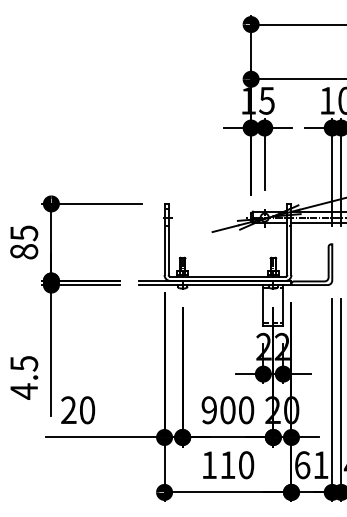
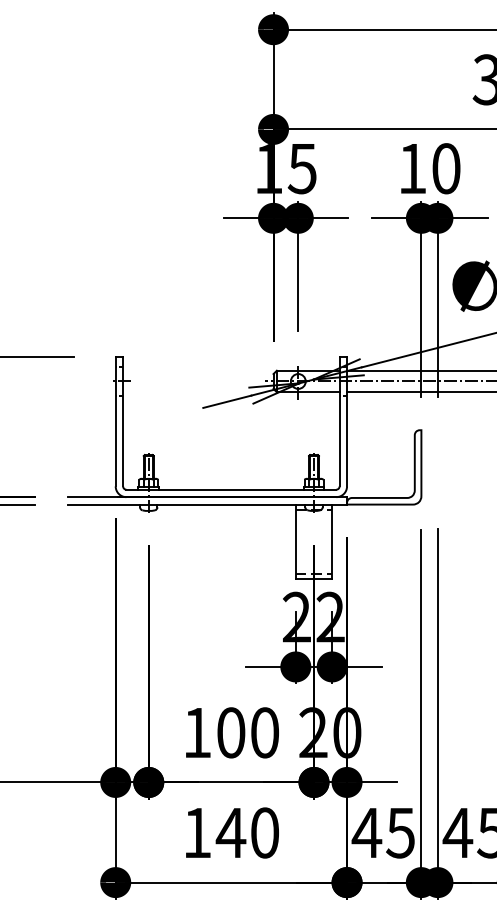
text: (208, 410) -> (195, 733), 900 -> 100
text: (227, 464) -> (230, 831), 110 -> 140
text: (311, 465) -> (383, 833), 61 -> 45

